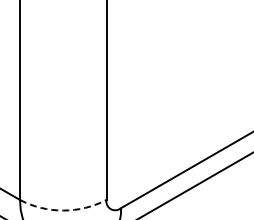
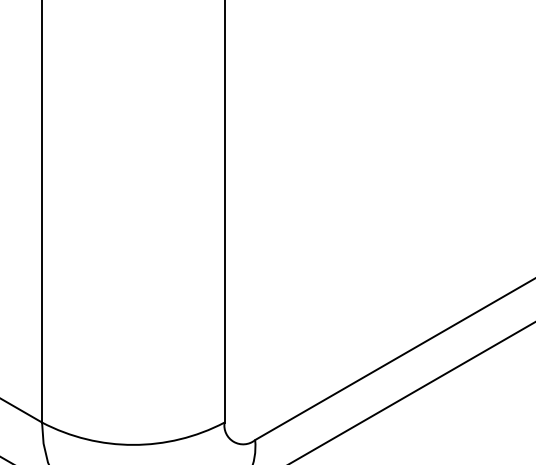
arc: (63, 210) -> (133, 444), dashed -> solid

